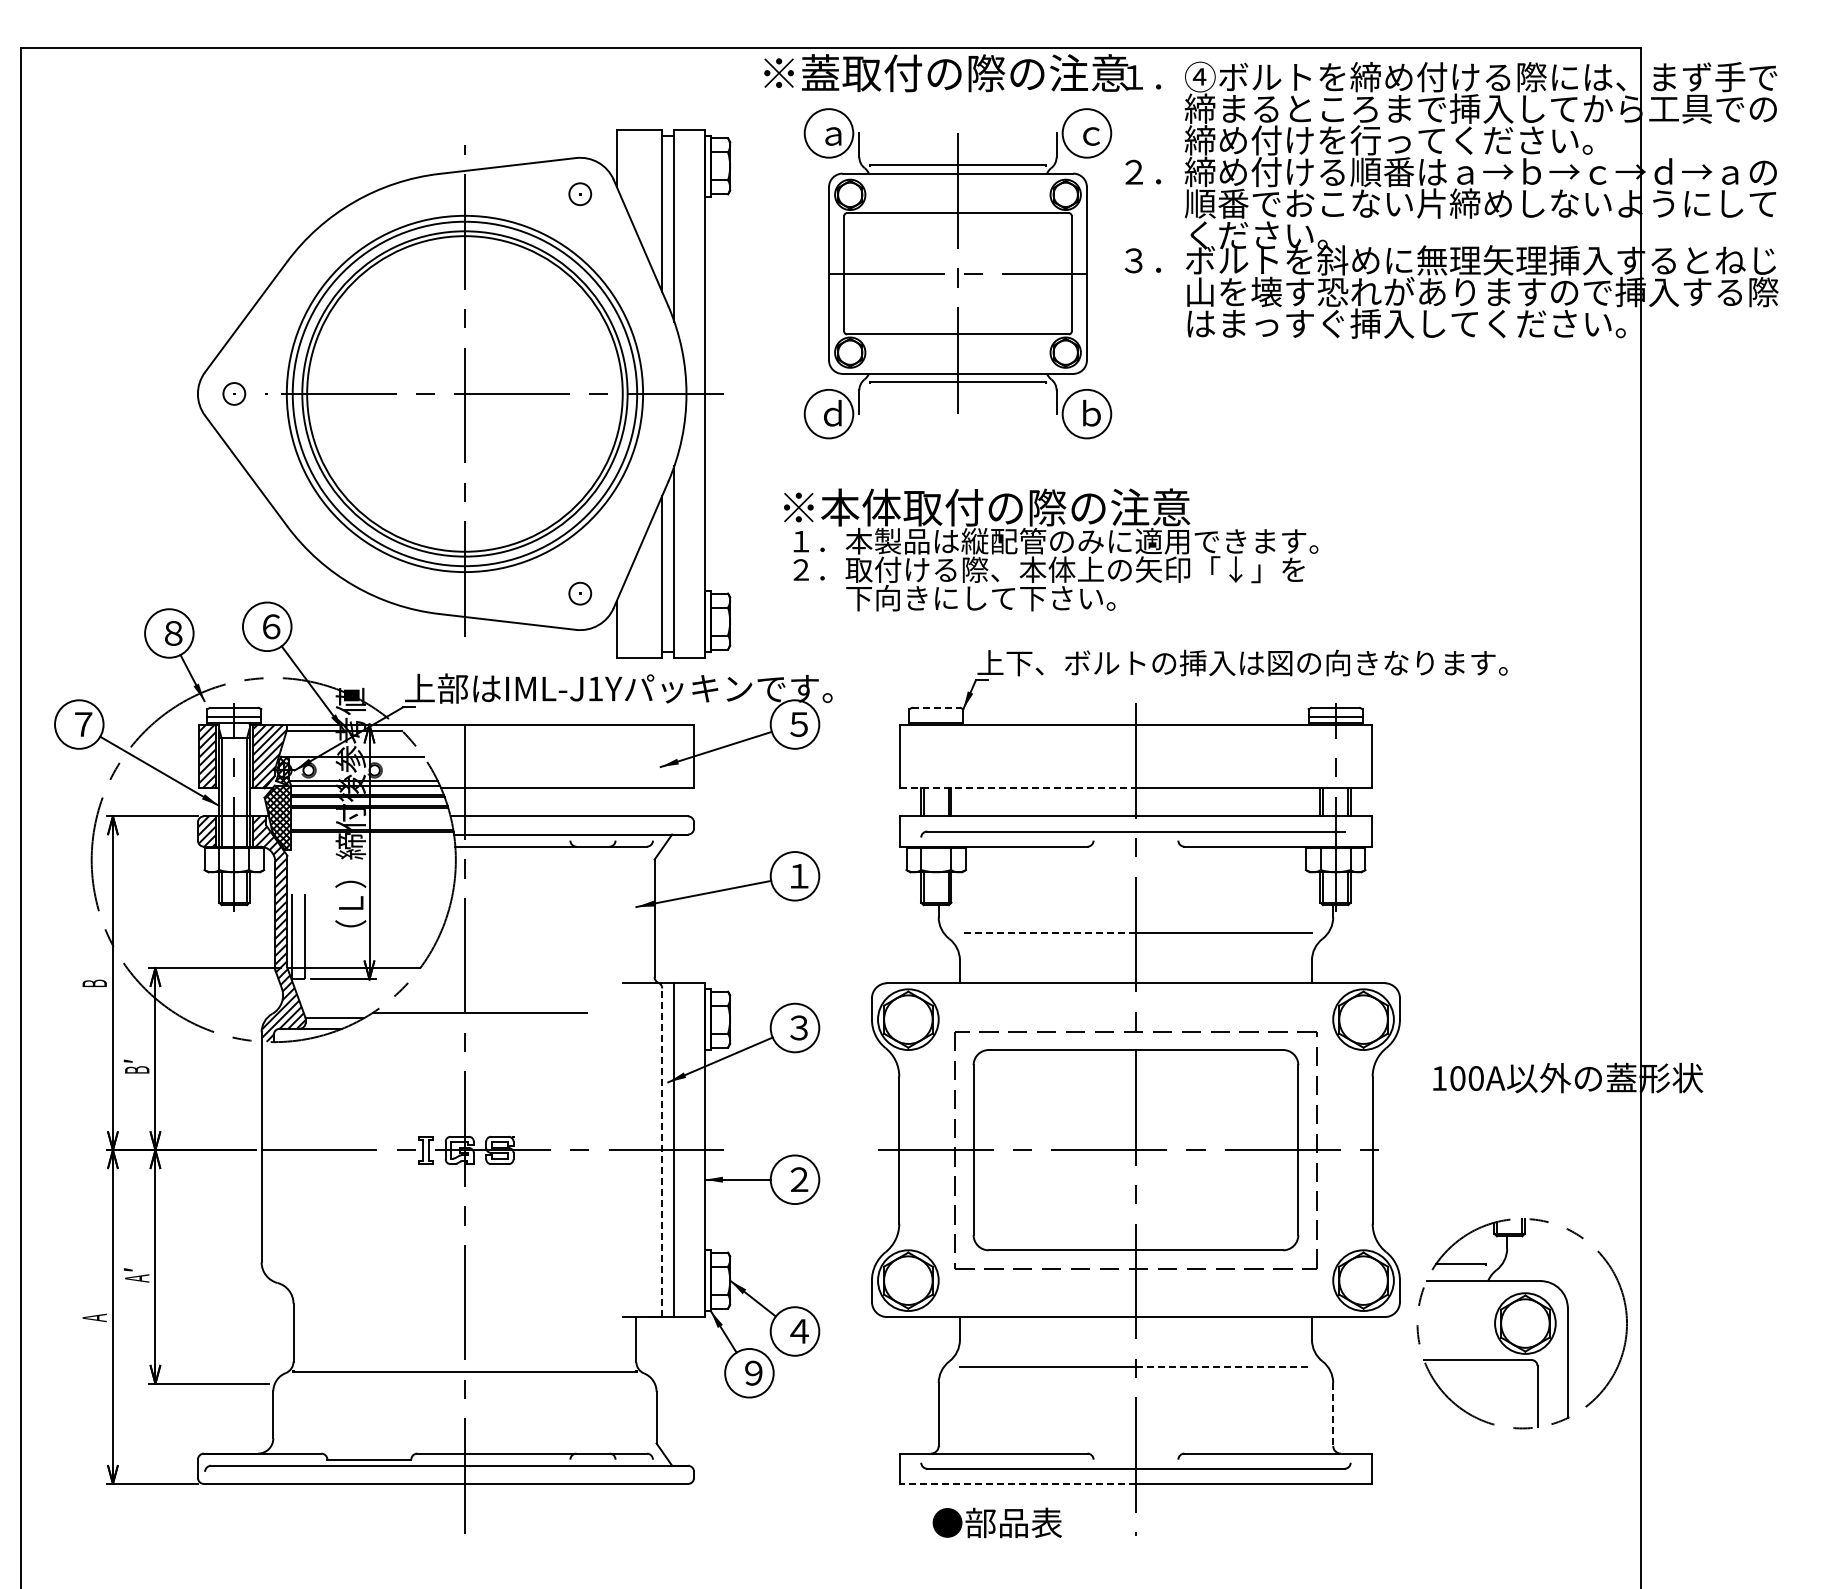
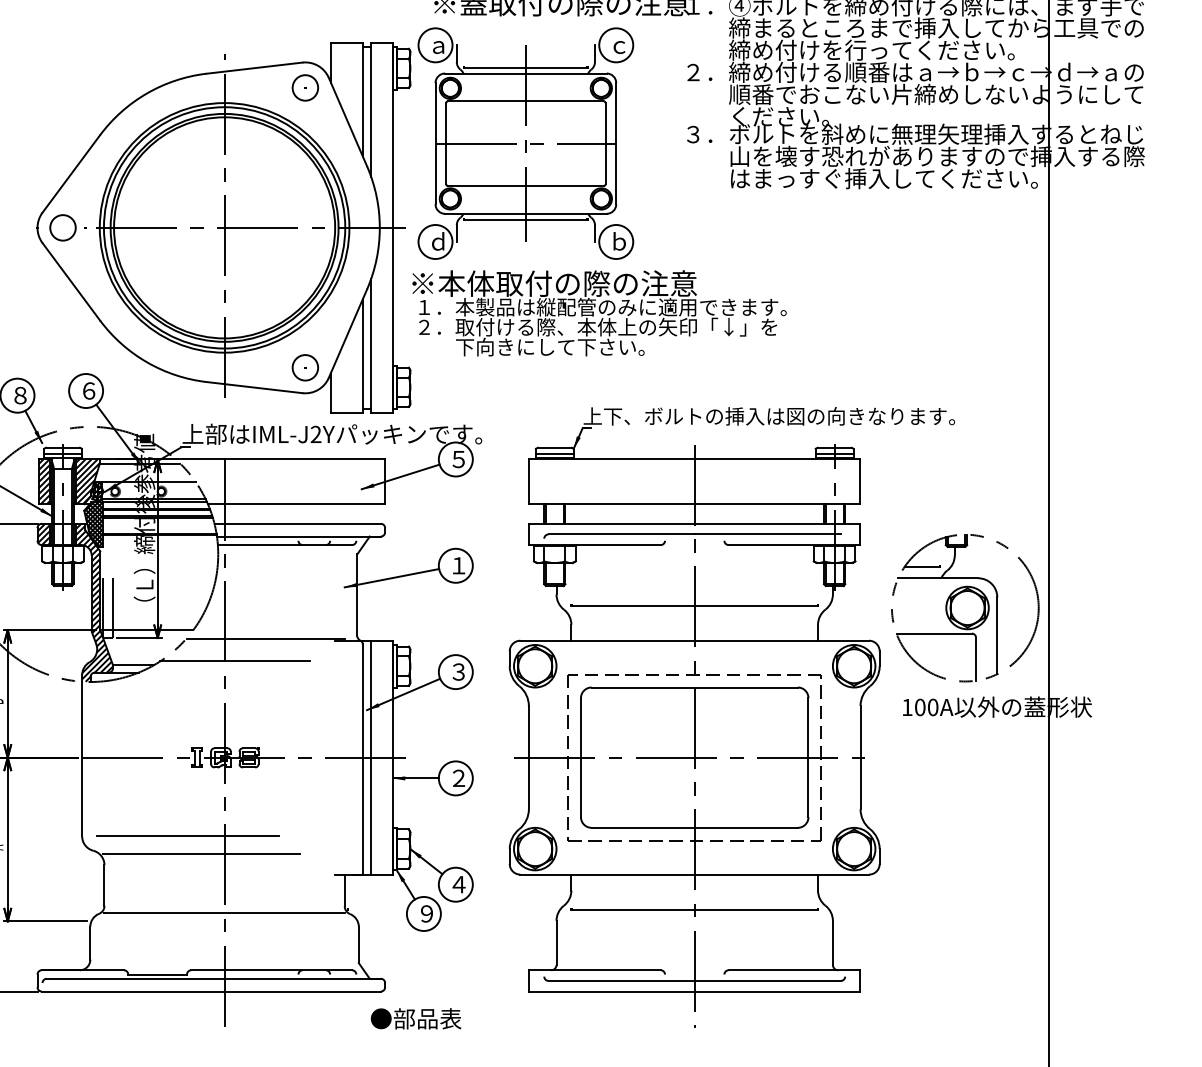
circle: (580, 194) -> (305, 88), size x1.67
part: (957, 273) -> (525, 143), moved
circle: (234, 393) -> (63, 227), size x1.67
text: (1051, 549) -> (599, 313), moved
circle: (580, 593) -> (305, 367), size x1.67
text: (595, 688) -> (316, 434), IML-J1Y -> IML-J2Y
line: (936, 707) -> (554, 447), dashed -> solid
line: (936, 716) -> (554, 453), added
line: (1018, 788) -> (612, 504), dashed -> solid
line: (1047, 933) -> (632, 605), dashed -> solid
line: (523, 980) -> (265, 638), added
line: (662, 1152) -> (363, 759), dashed -> solid
line: (412, 1262) -> (187, 836), added
line: (431, 1287) -> (201, 853), added
part: (1521, 1323) -> (964, 607), moved
line: (1224, 1367) -> (756, 909), dashed -> solid
line: (1333, 1415) -> (833, 943), dashed -> solid
line: (1017, 1483) -> (611, 991), dashed -> solid
text: (996, 1522) -> (415, 1018), moved

